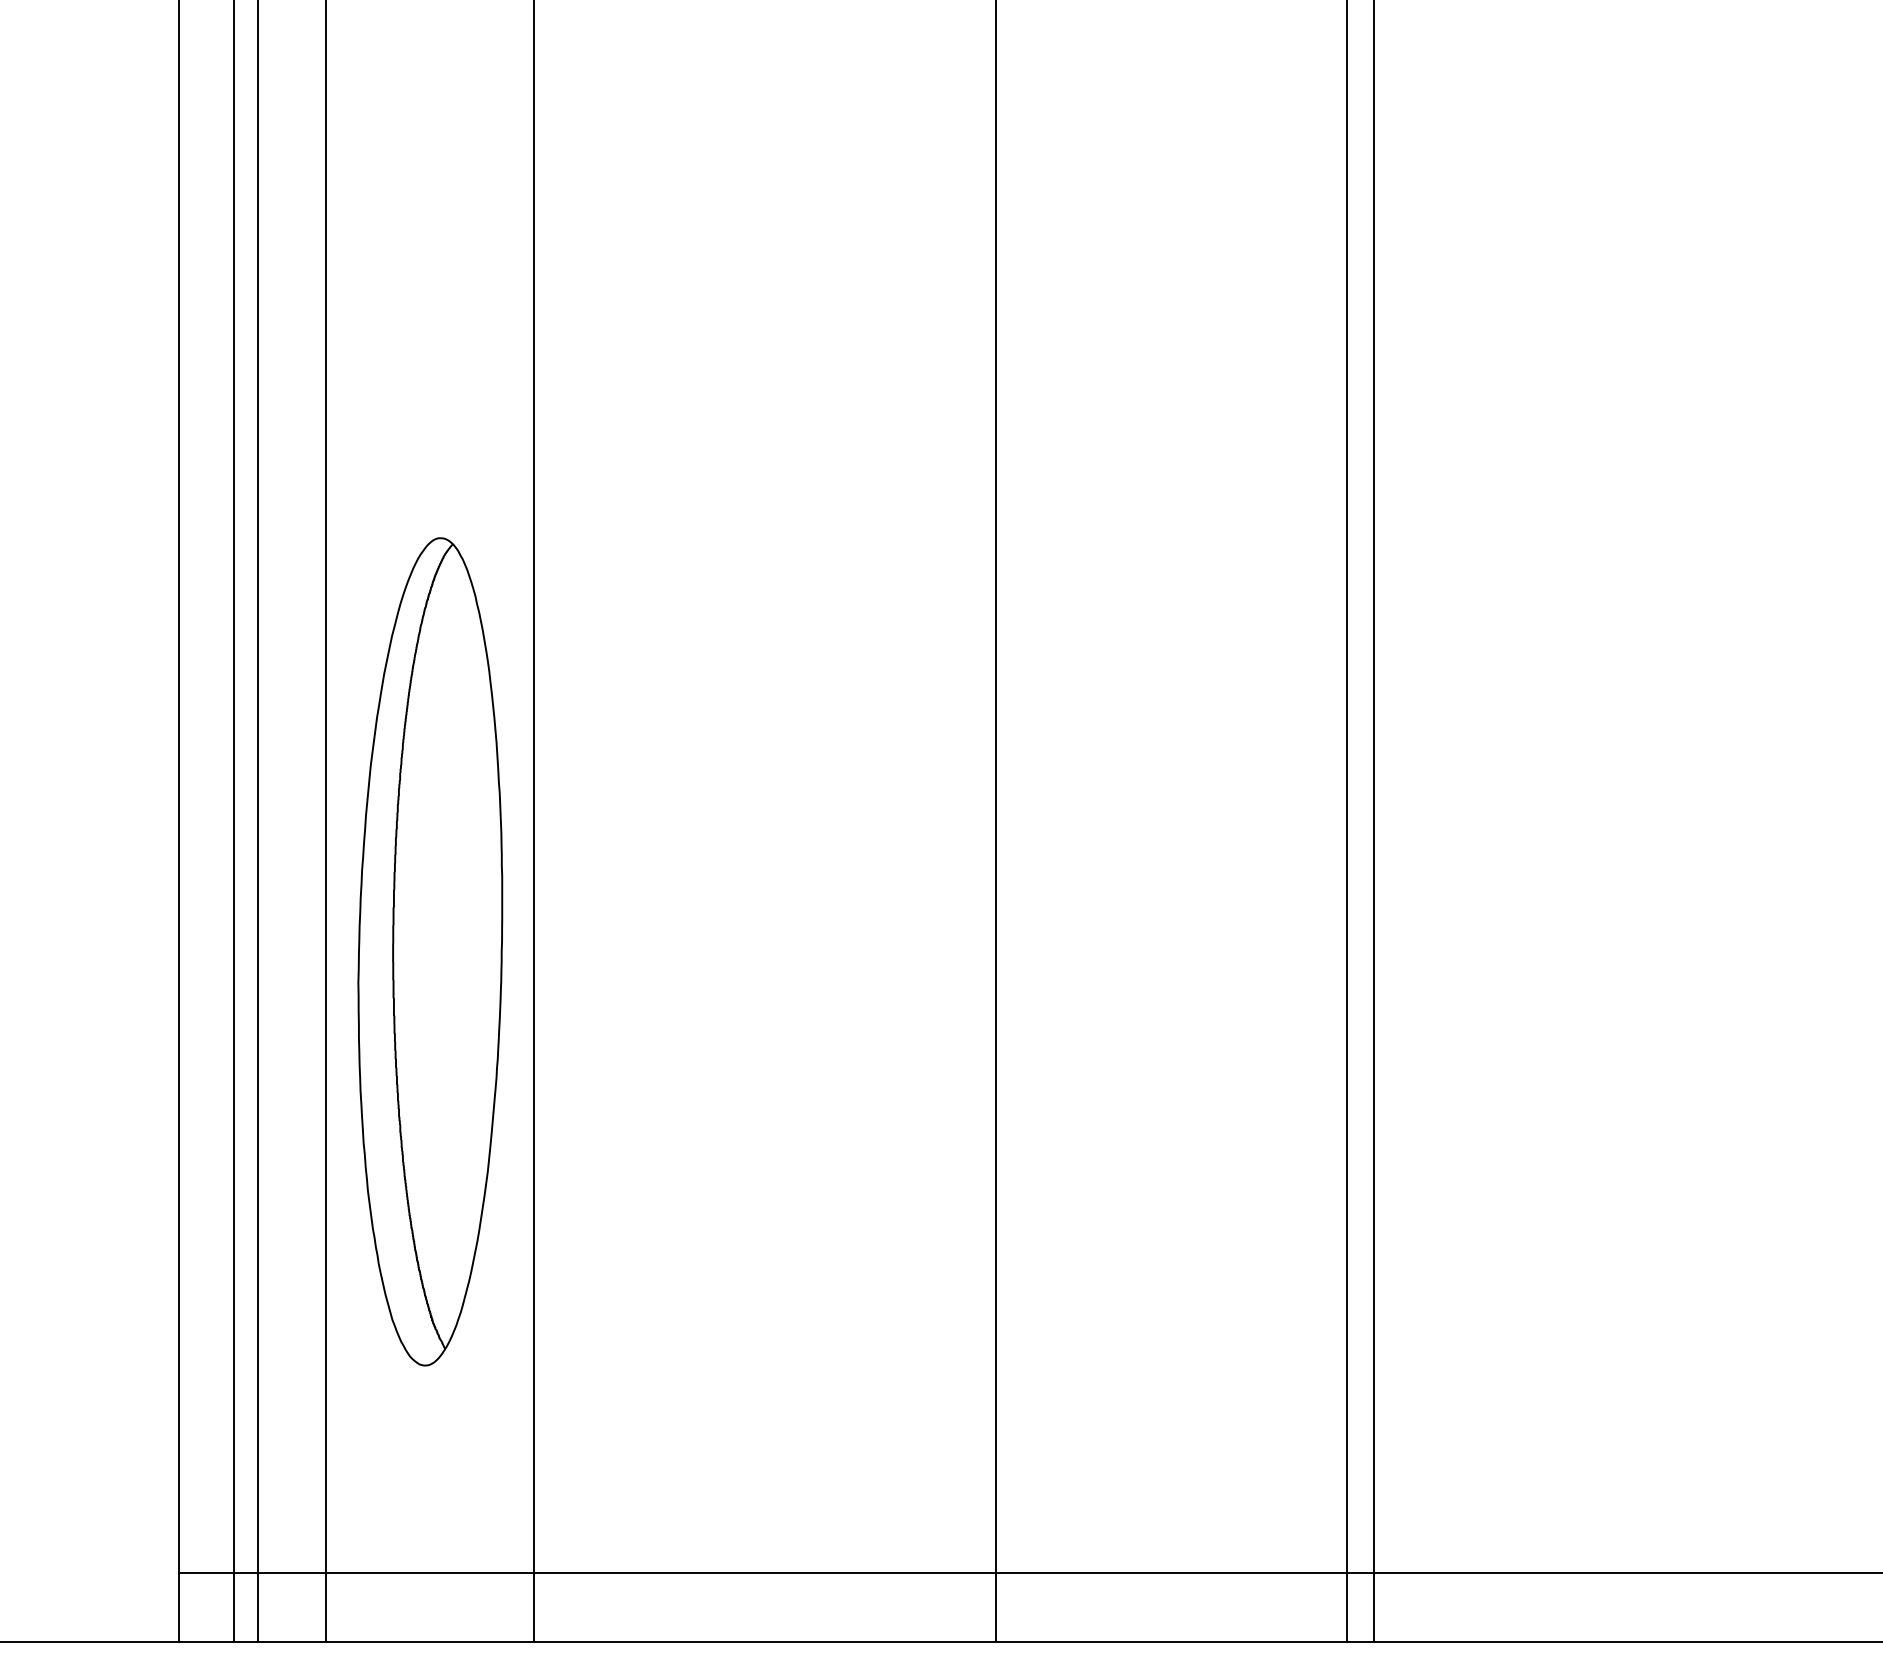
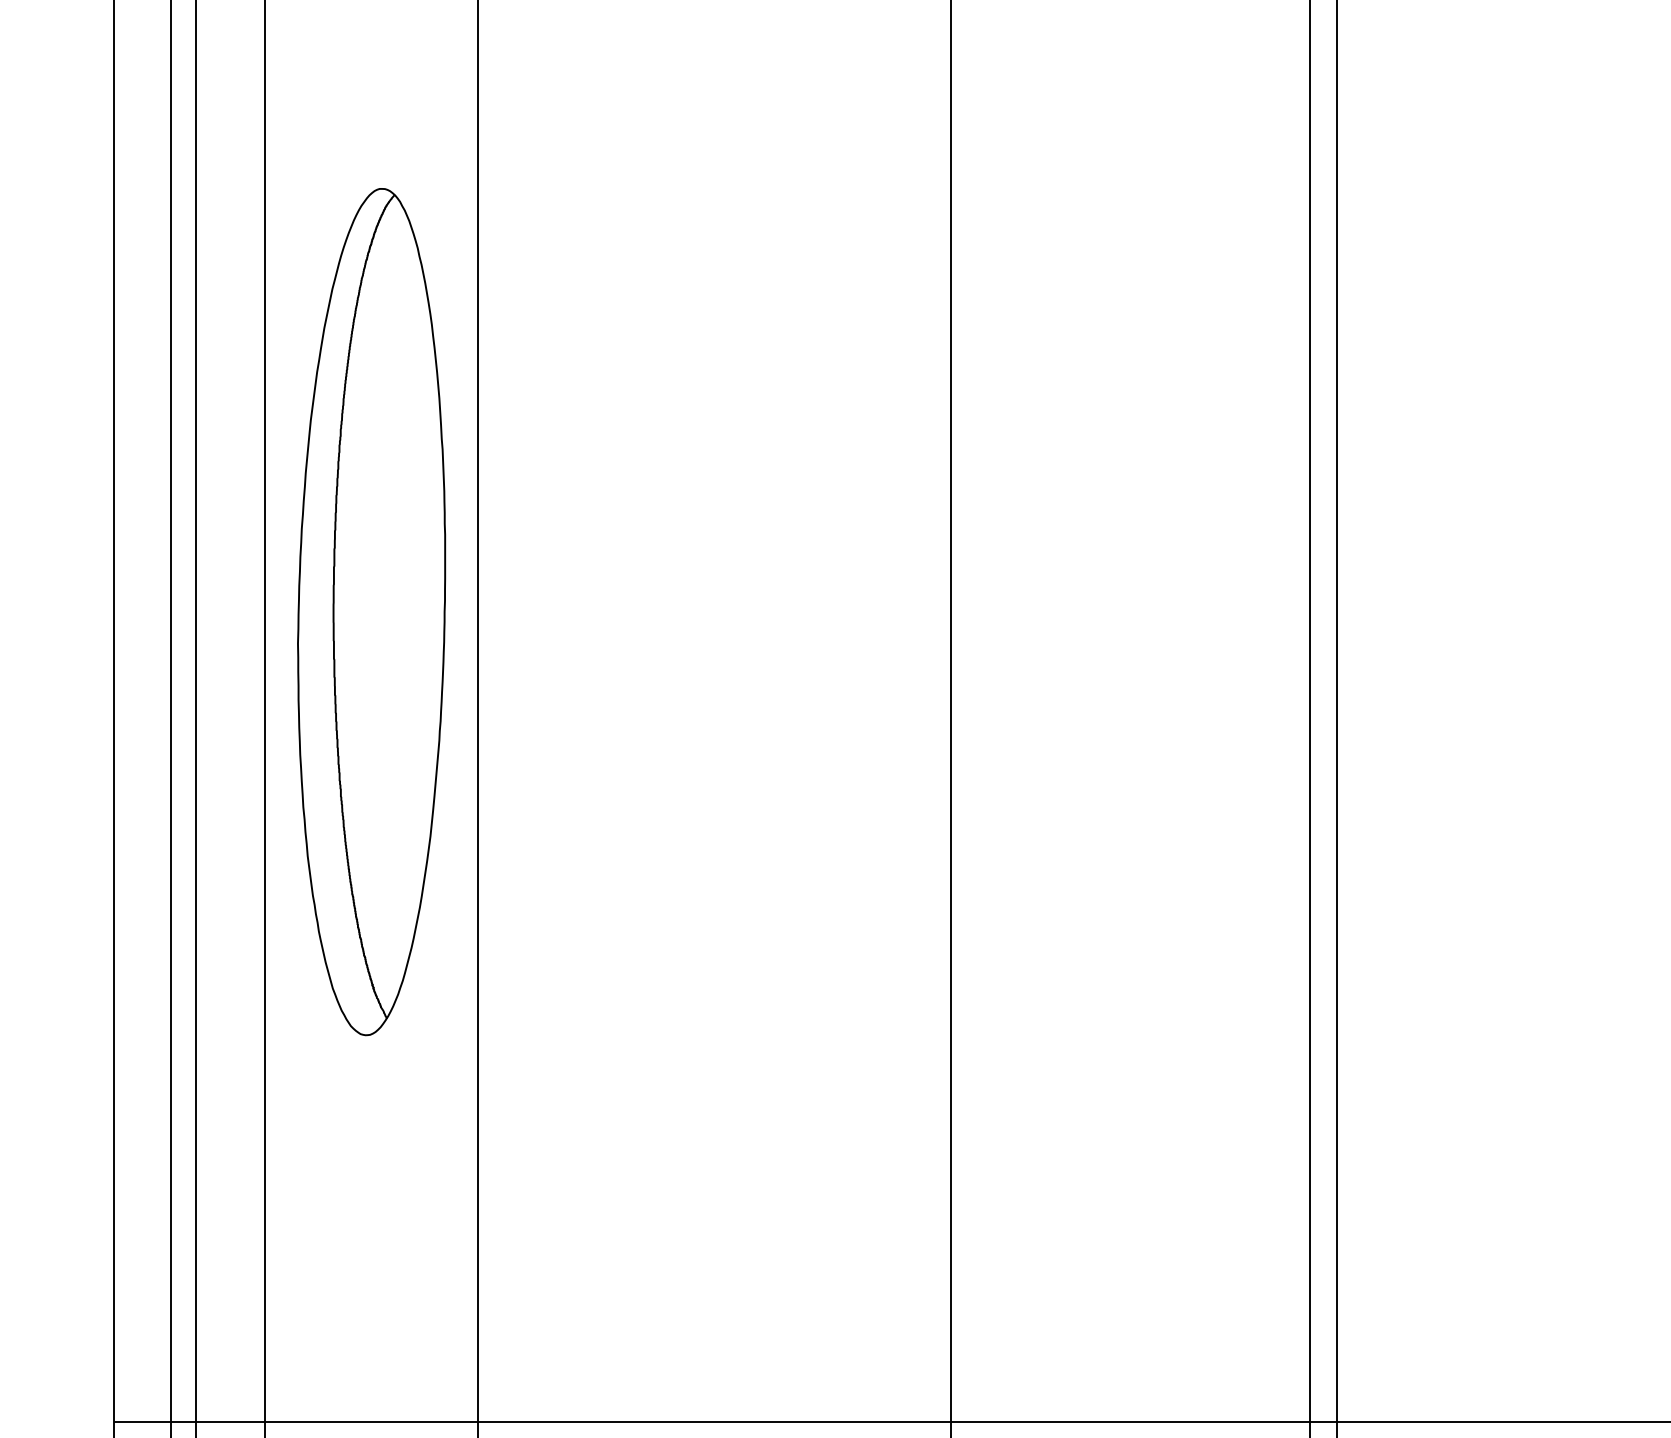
part: (430, 951) -> (371, 611), moved

